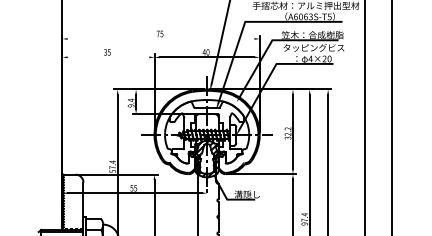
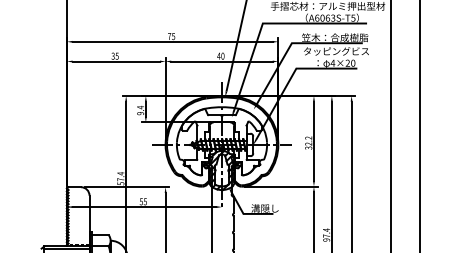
line: (160, 38) -> (172, 41), added
line: (108, 57) -> (116, 61), added

